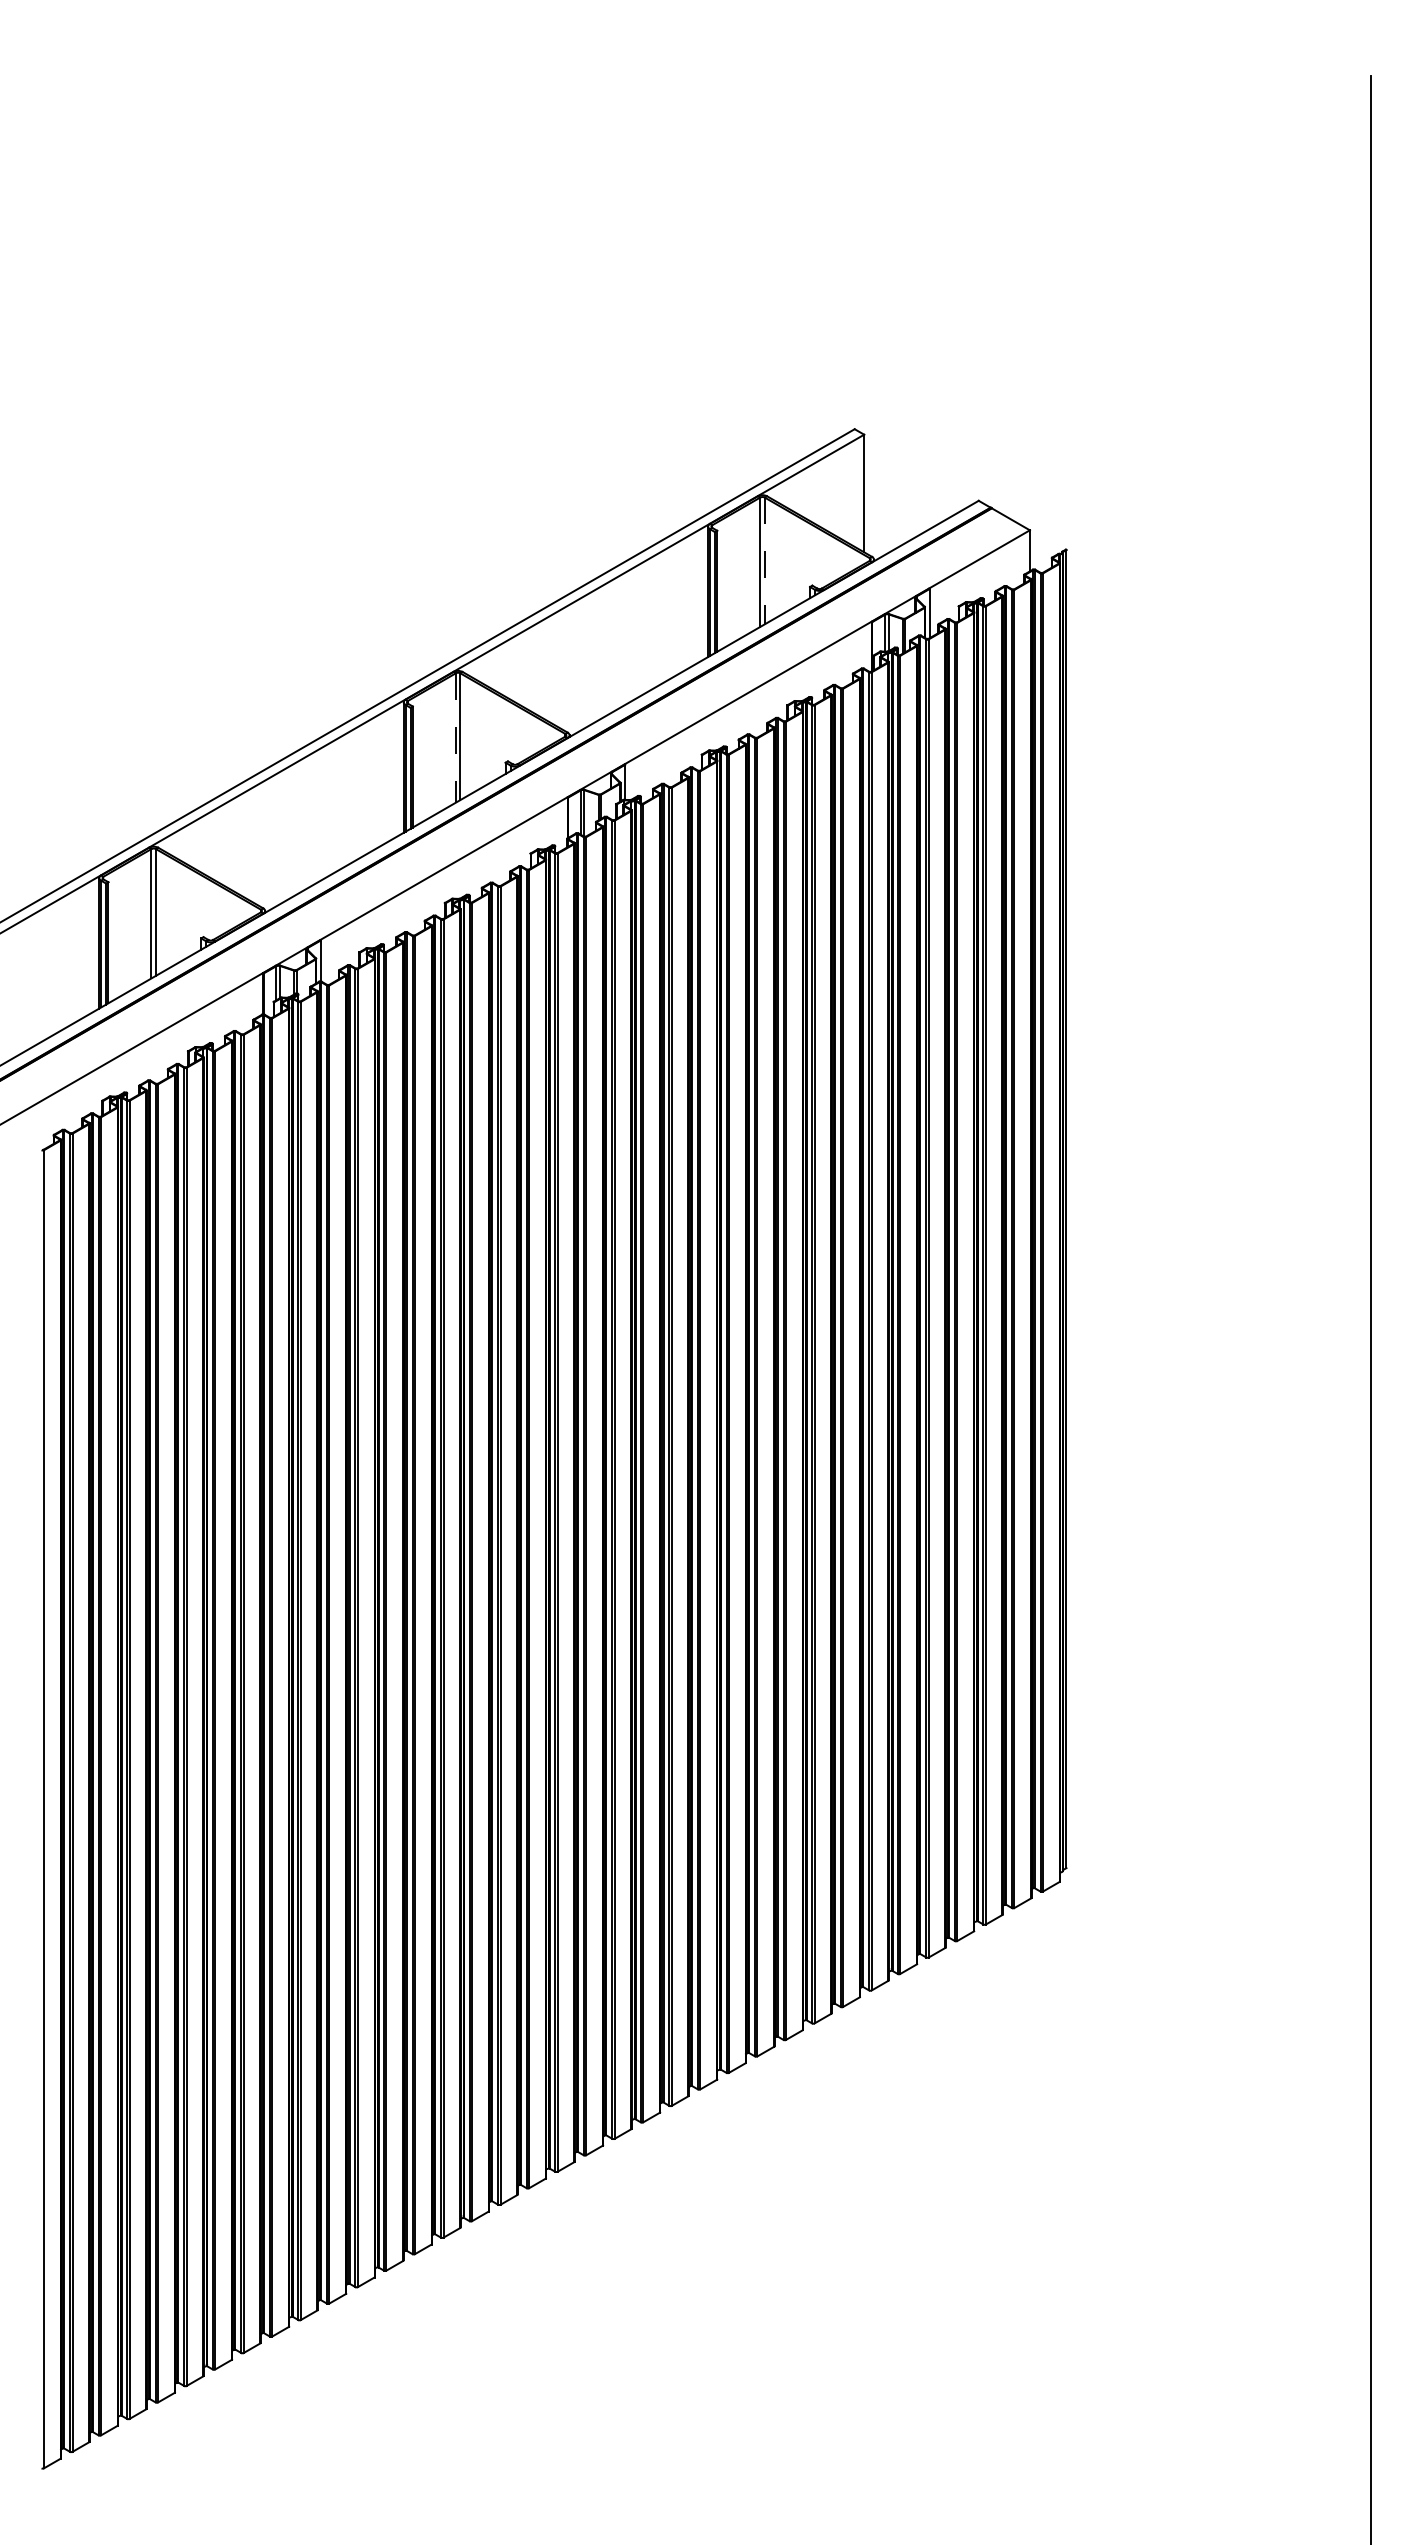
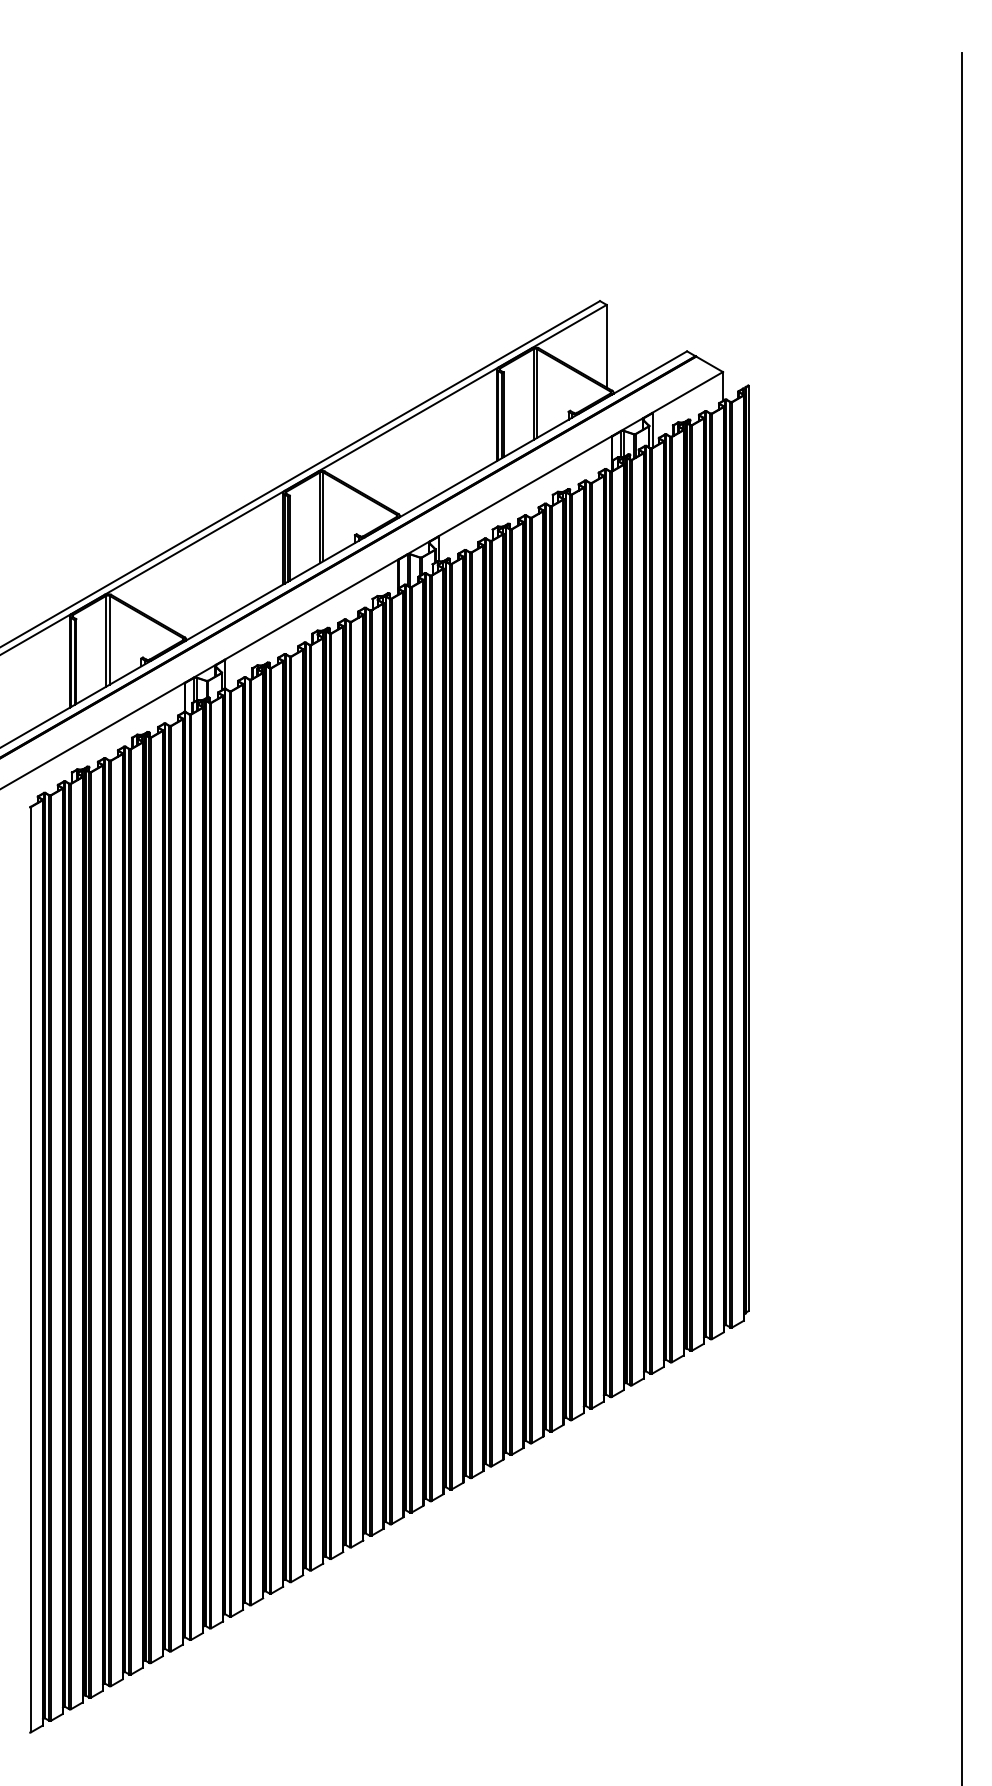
line: (764, 561) -> (536, 393), dashed -> solid
line: (455, 738) -> (319, 518), dashed -> solid

